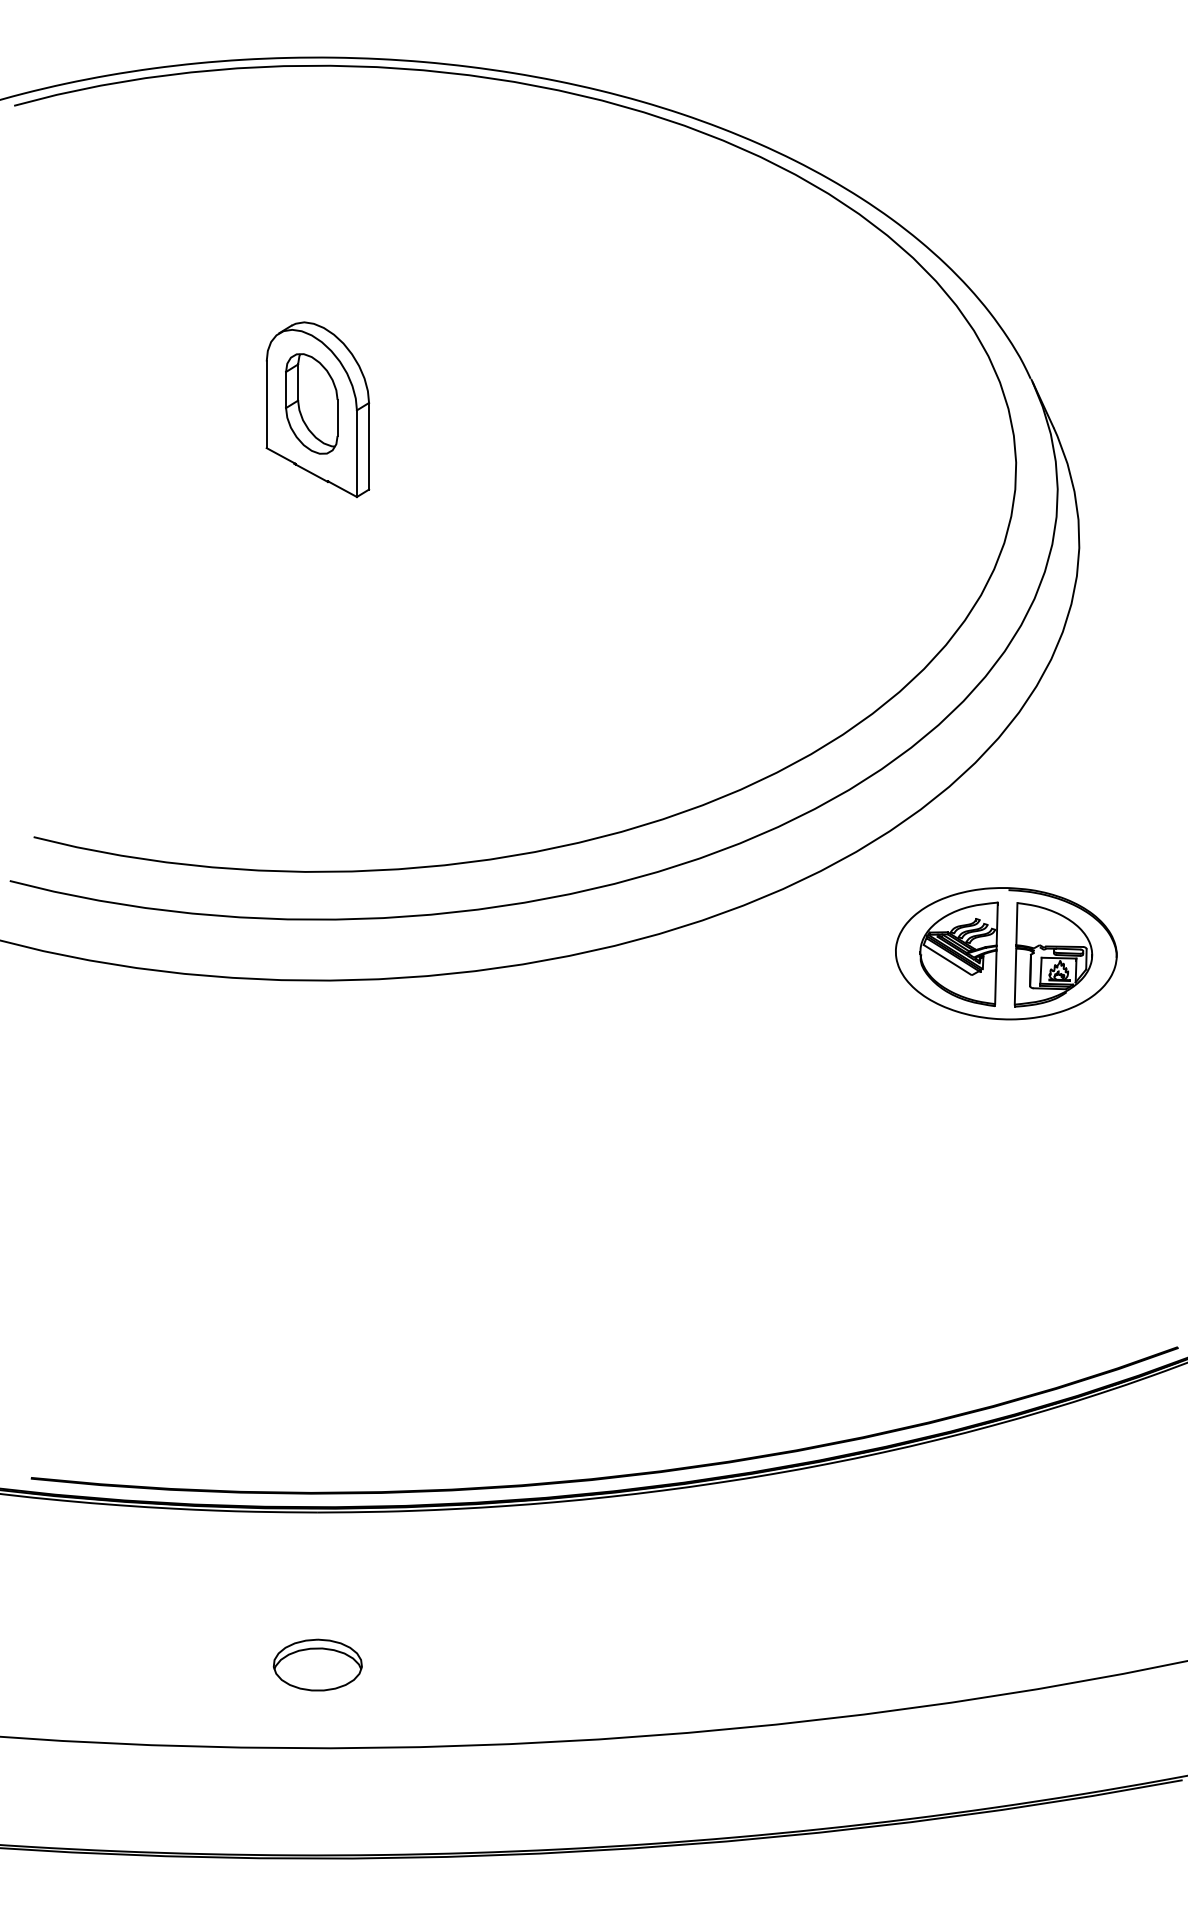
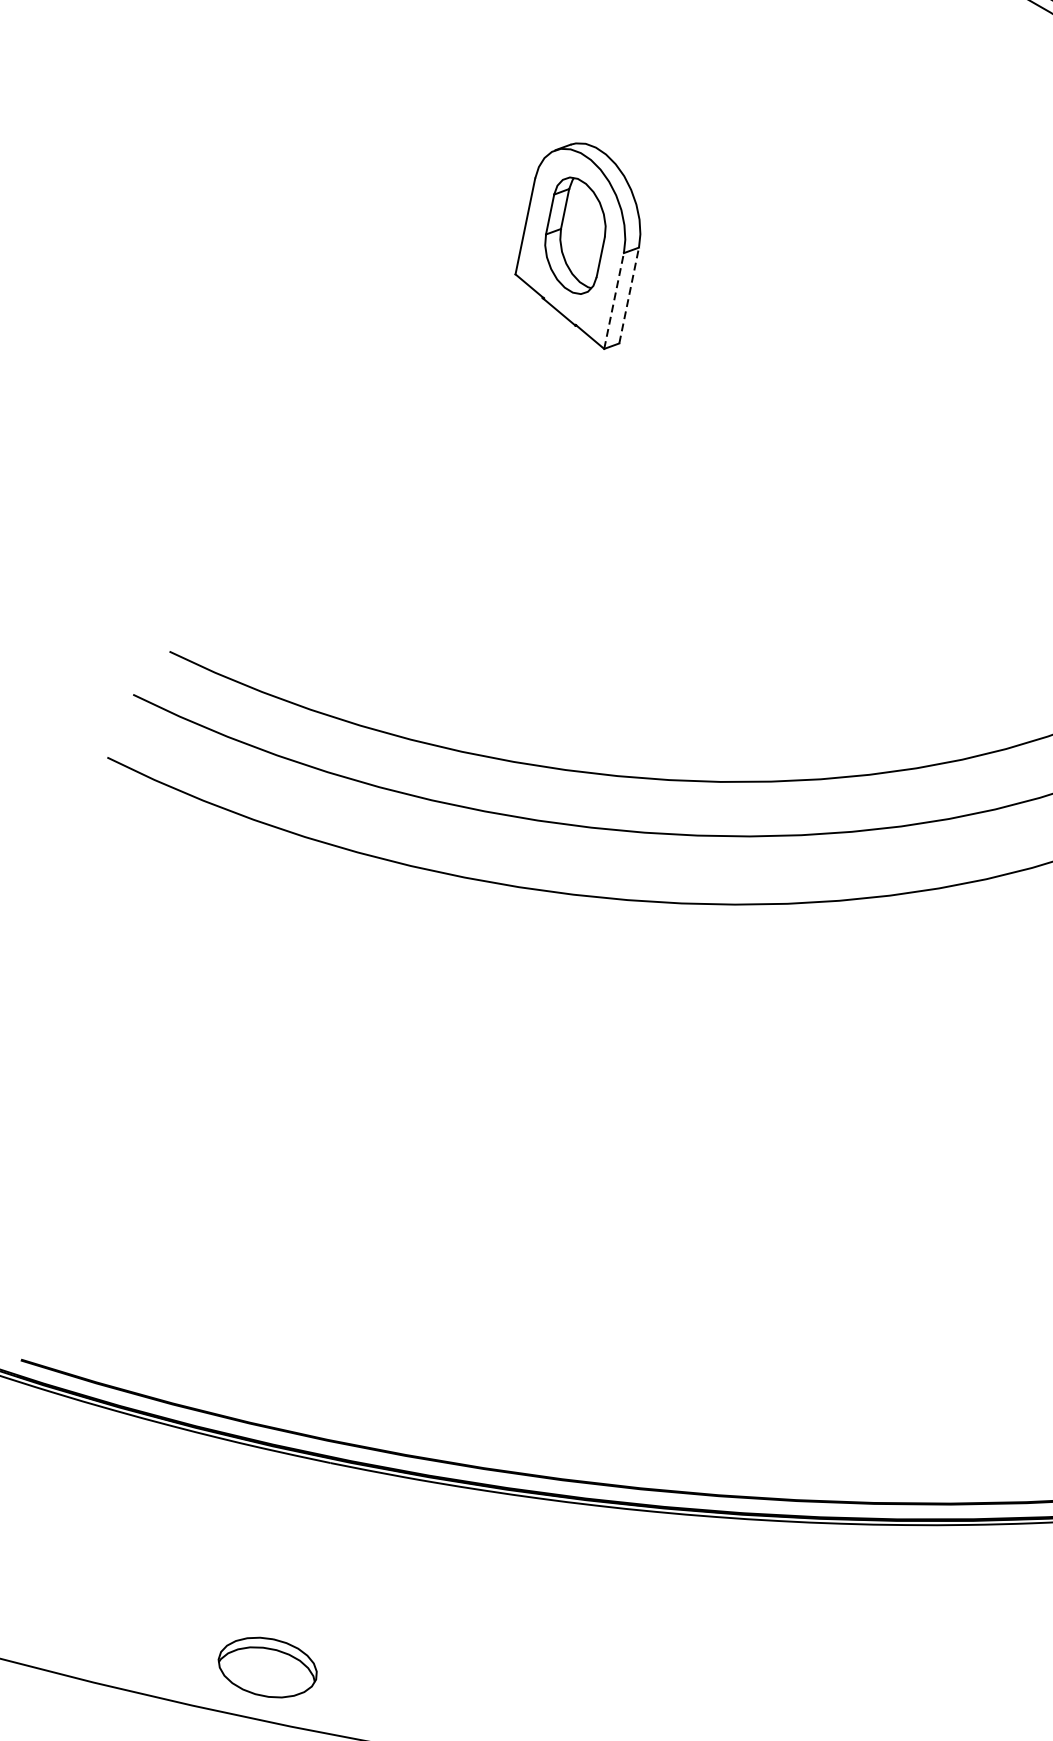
line: (369, 445) -> (629, 294), solid -> dashed
line: (356, 453) -> (613, 300), solid -> dashed
part: (317, 1664) -> (267, 1666), moved

